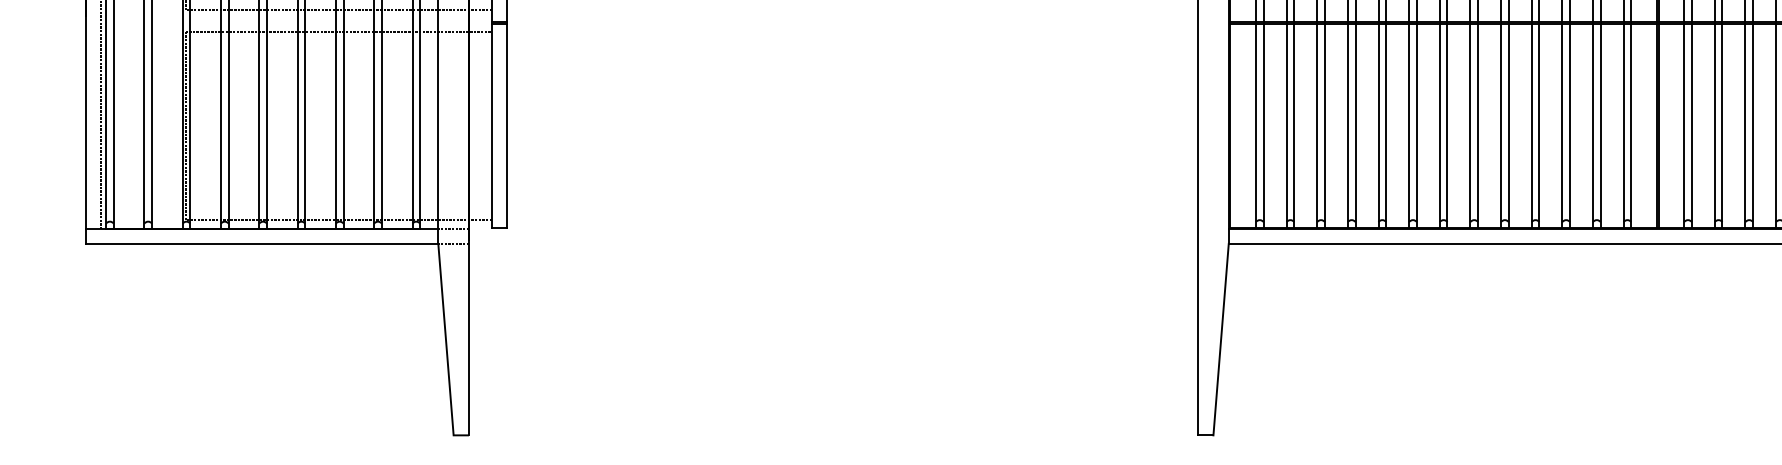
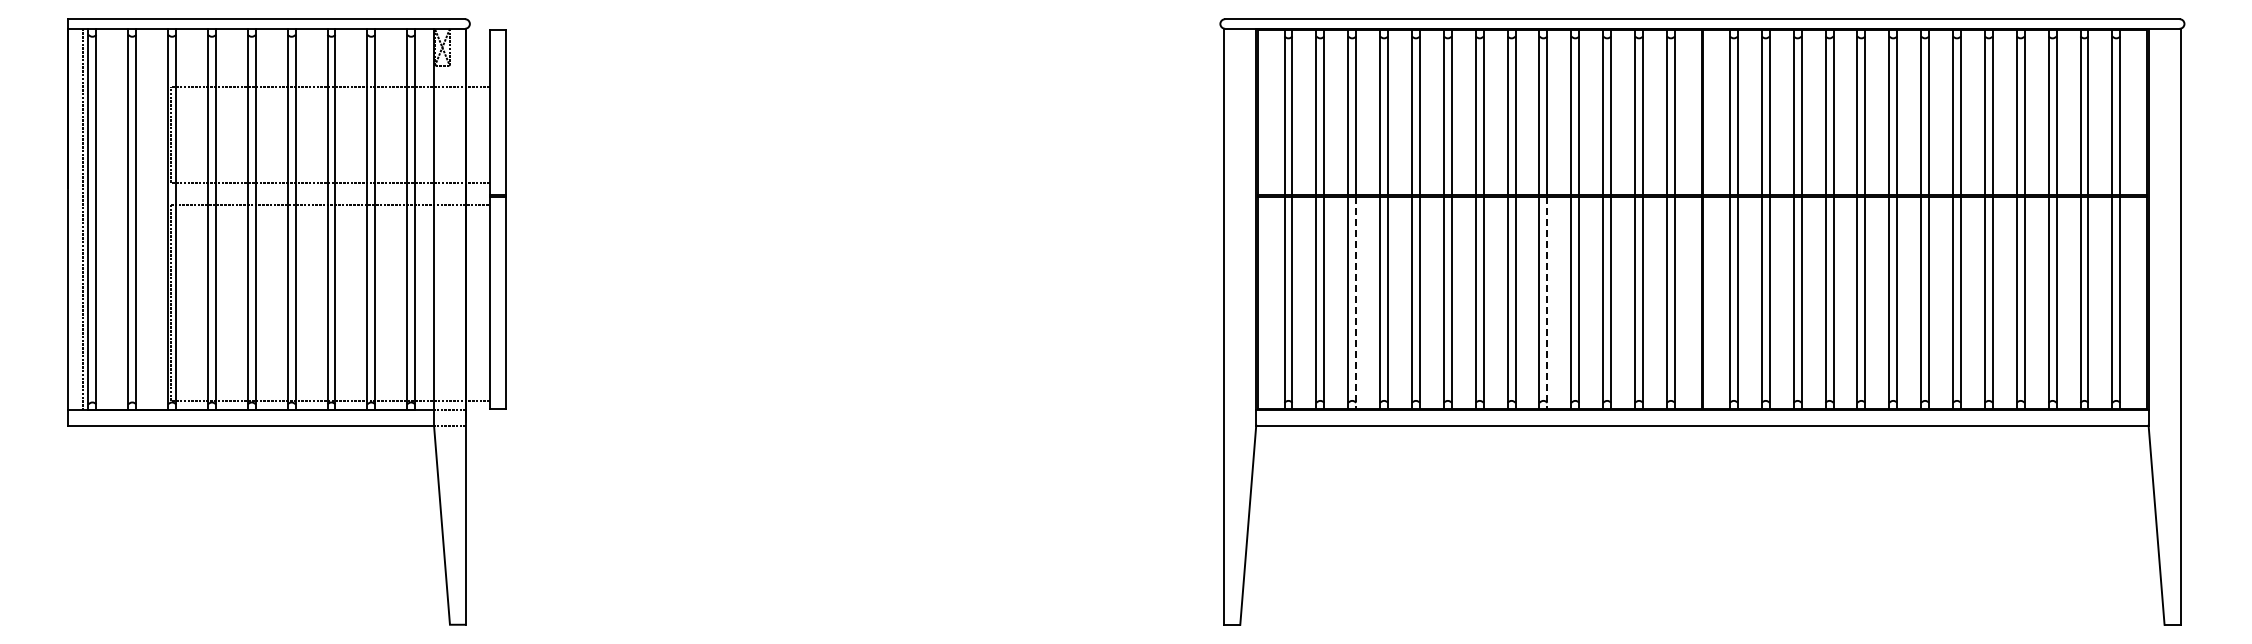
line: (1325, 125) -> (1356, 302), solid -> dashed
line: (1508, 125) -> (1547, 302), solid -> dashed

